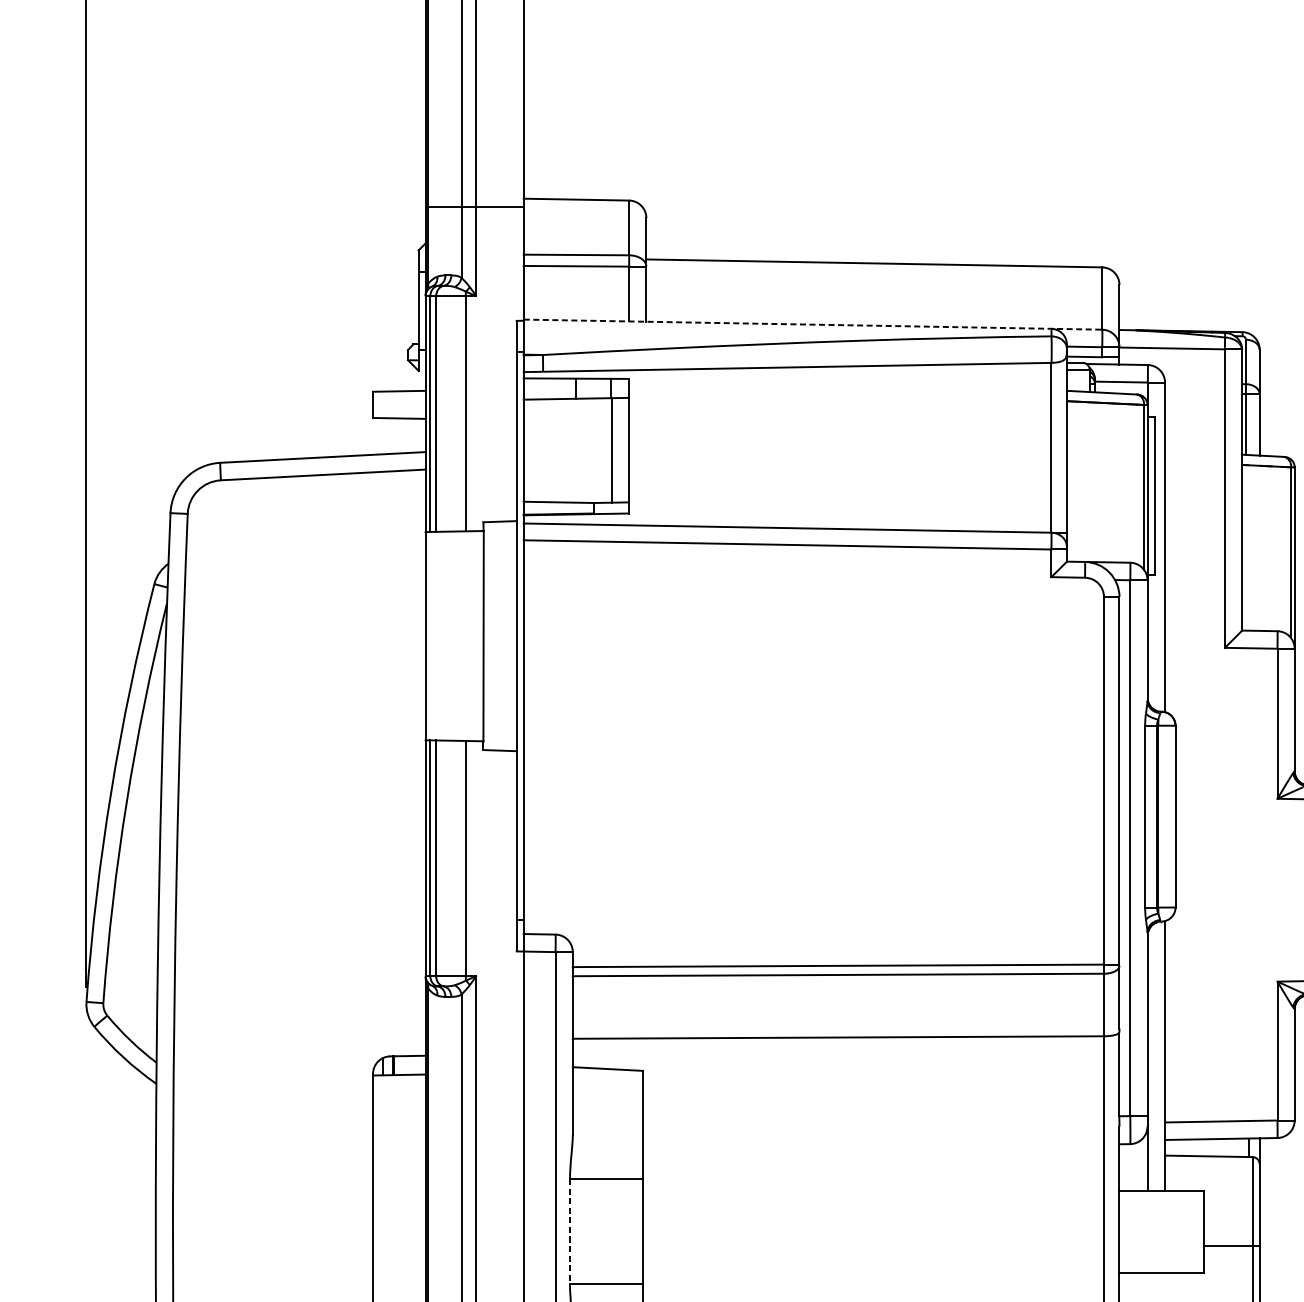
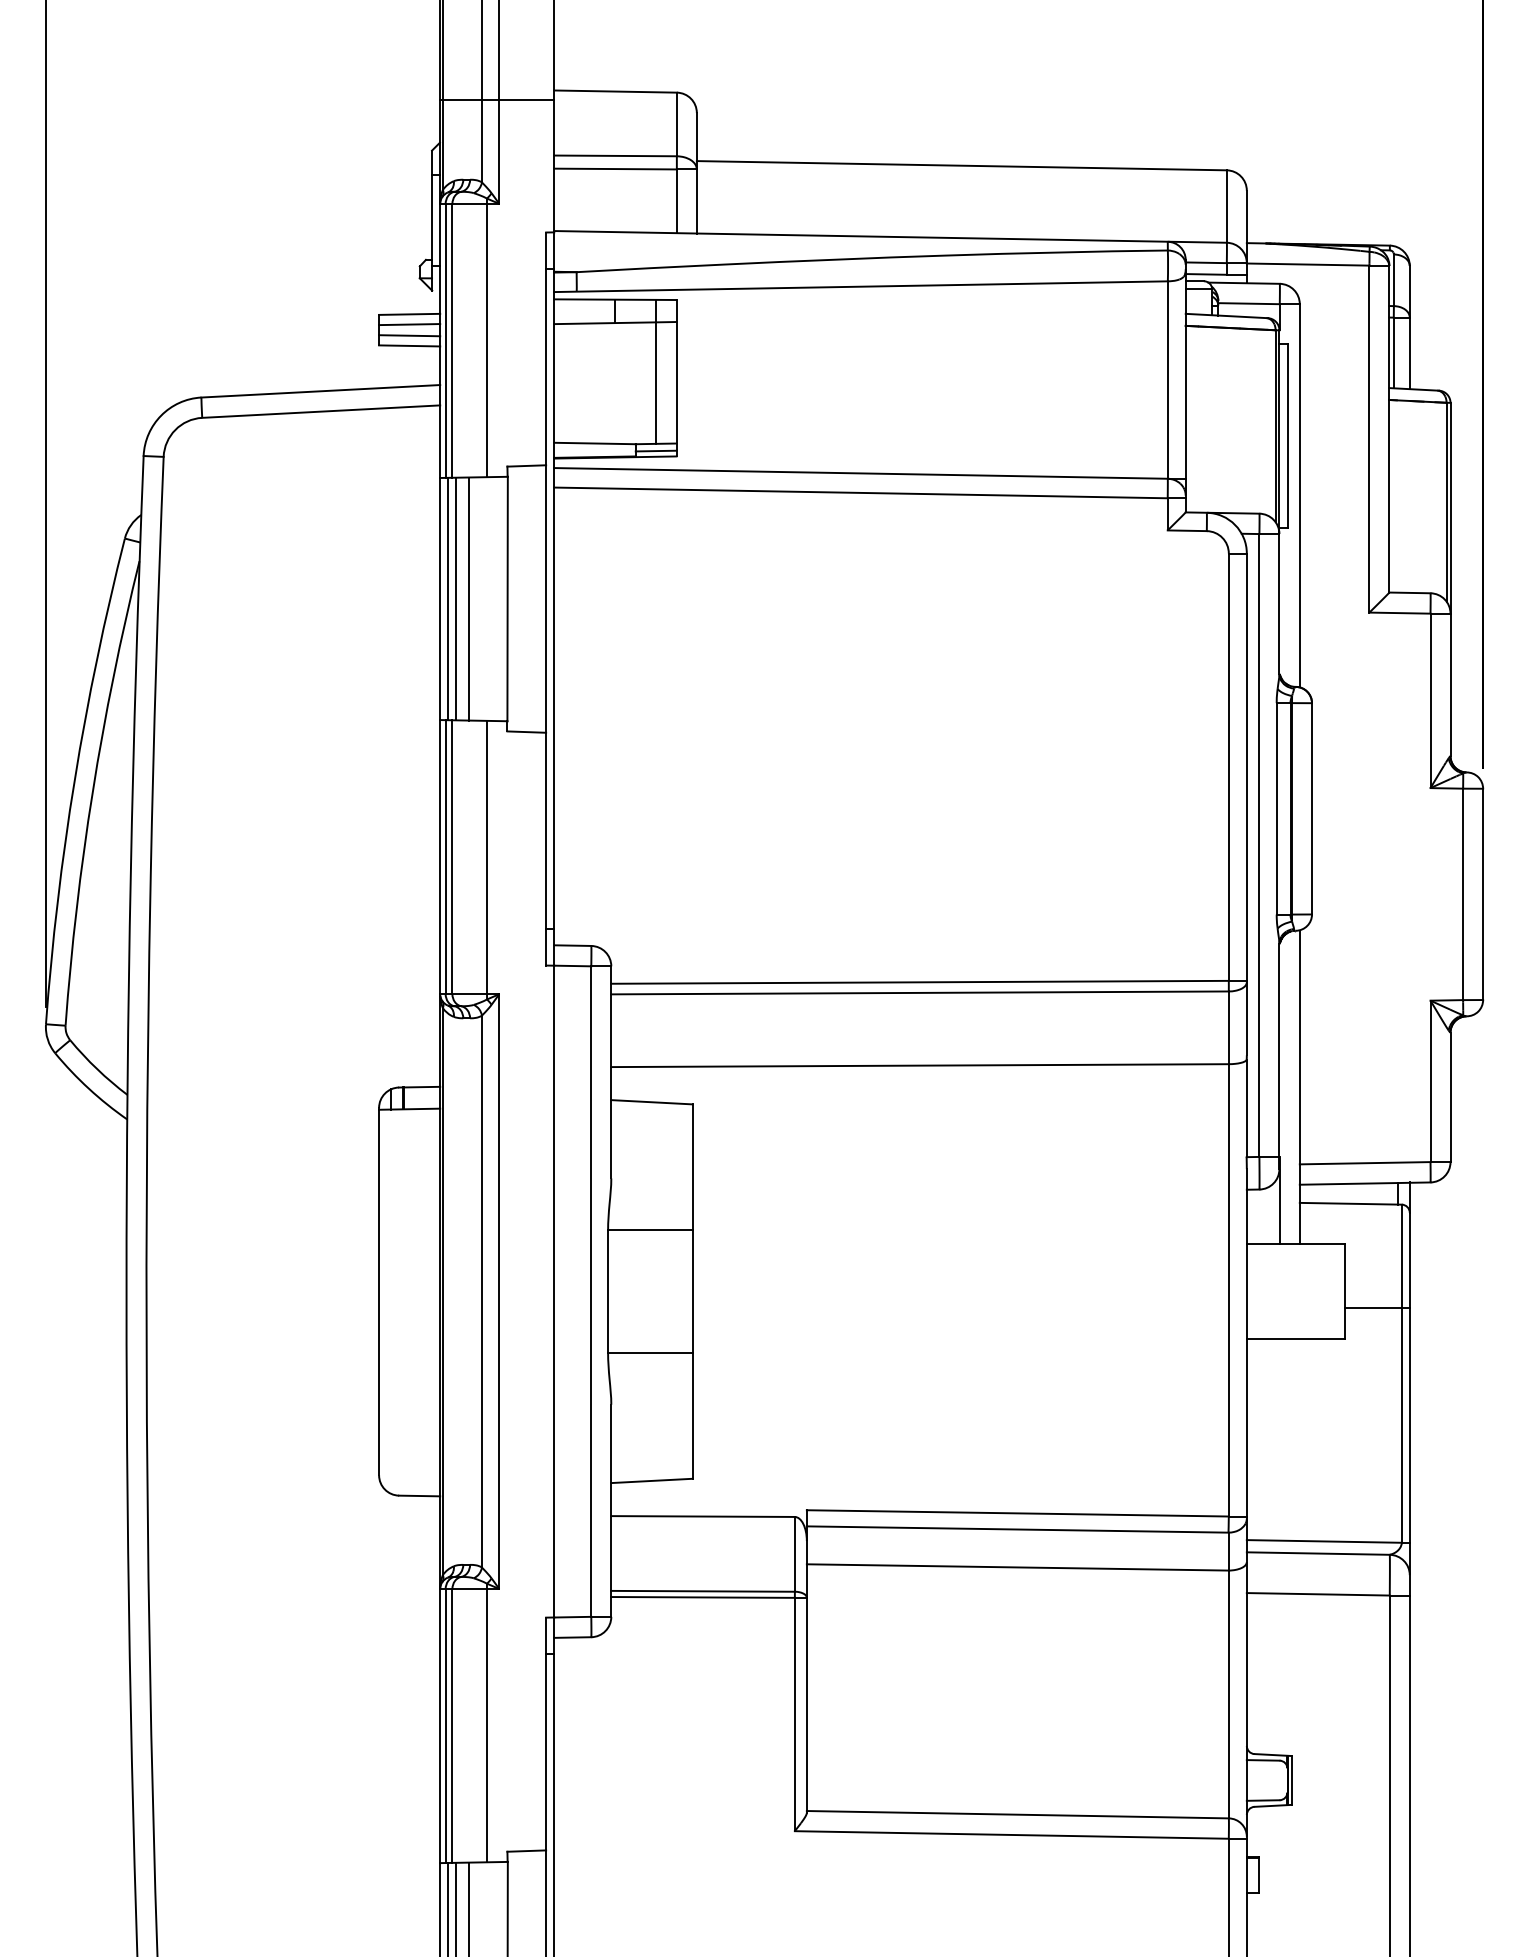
line: (813, 324) -> (891, 236), dashed -> solid
line: (399, 400) -> (409, 324), added
line: (399, 409) -> (409, 335), added
line: (610, 508) -> (655, 450), added
line: (432, 635) -> (448, 598), added
line: (439, 635) -> (456, 598), added
line: (449, 635) -> (468, 598), added
line: (570, 1232) -> (608, 1292), dashed -> solid

